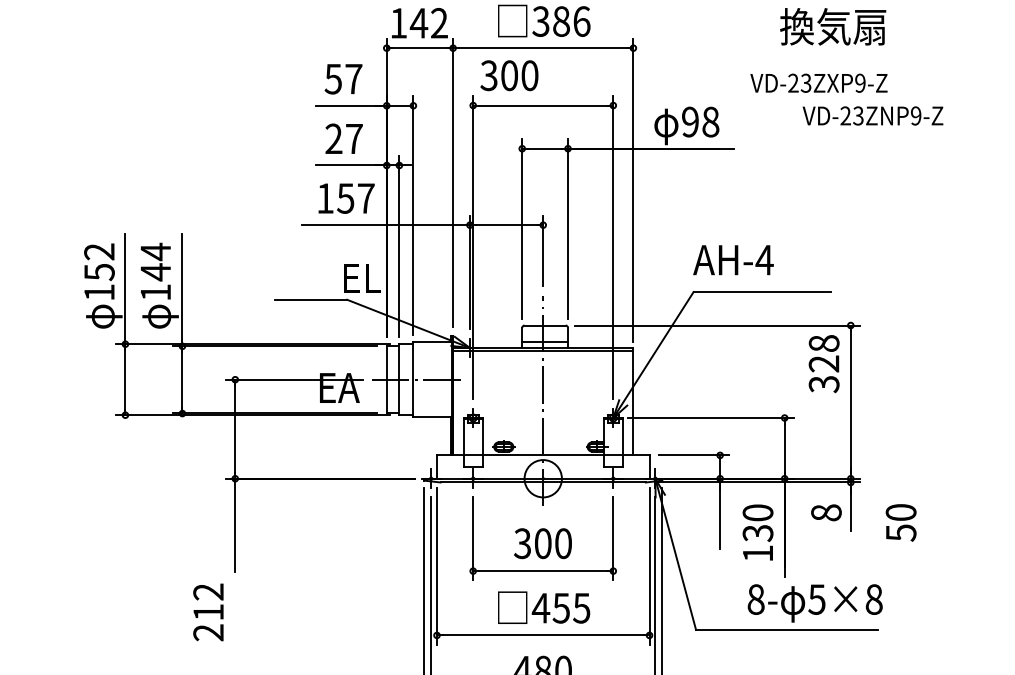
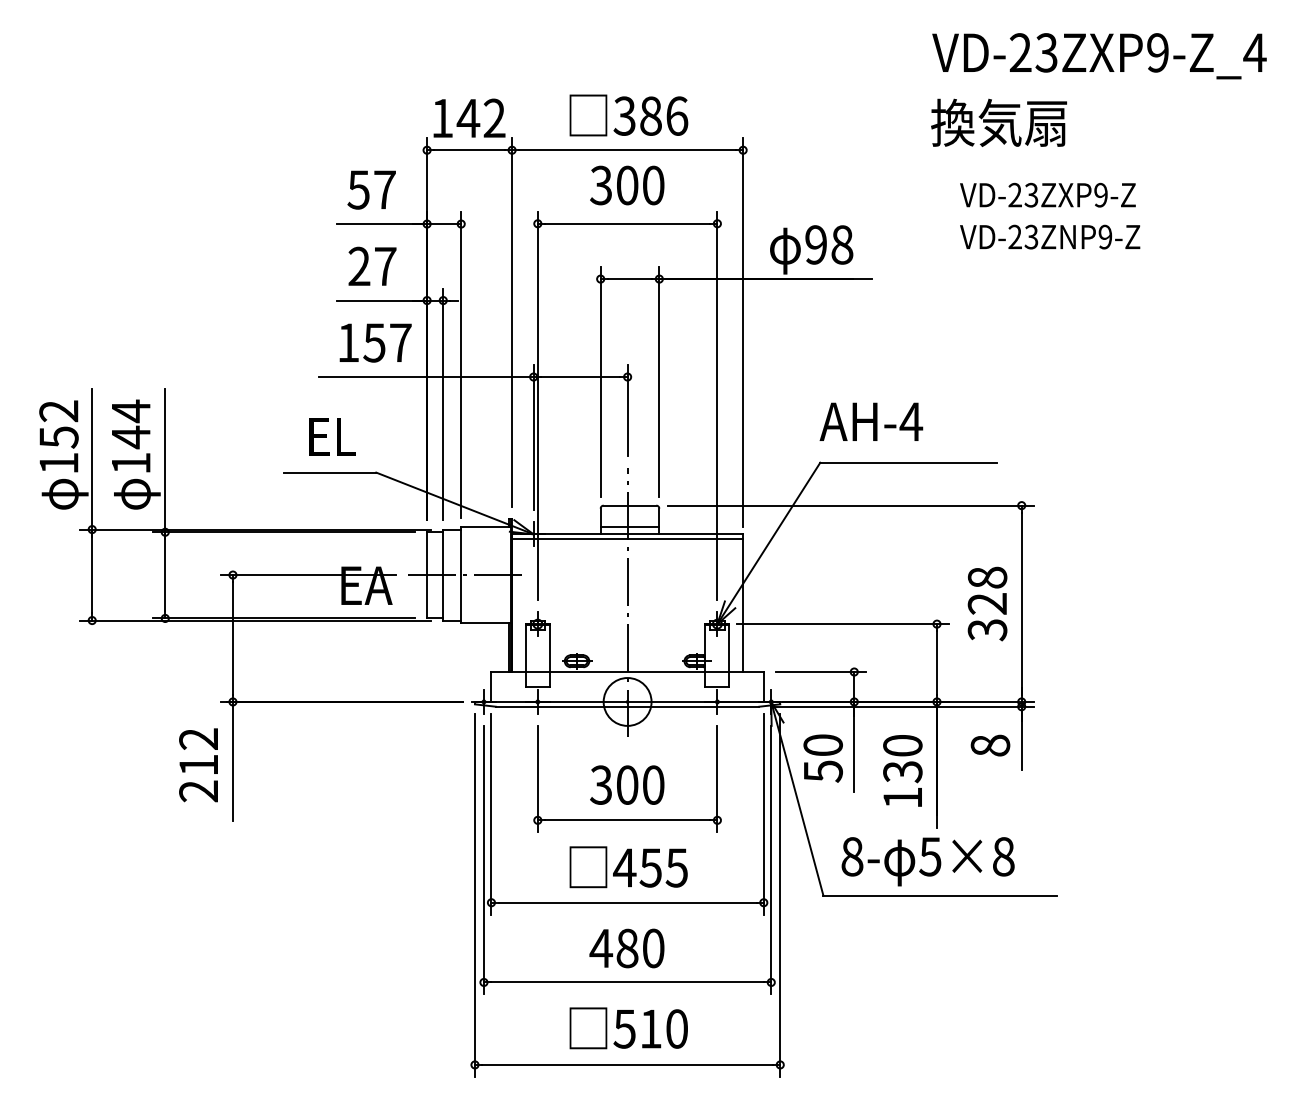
text: (509, 75) -> (627, 185), moved
text: (818, 82) -> (1047, 194), moved
text: (362, 277) -> (332, 436), moved
text: (824, 363) -> (987, 603), moved
text: (900, 522) -> (822, 758), moved
text: (814, 603) -> (927, 861), moved
text: (208, 612) -> (198, 765), moved

